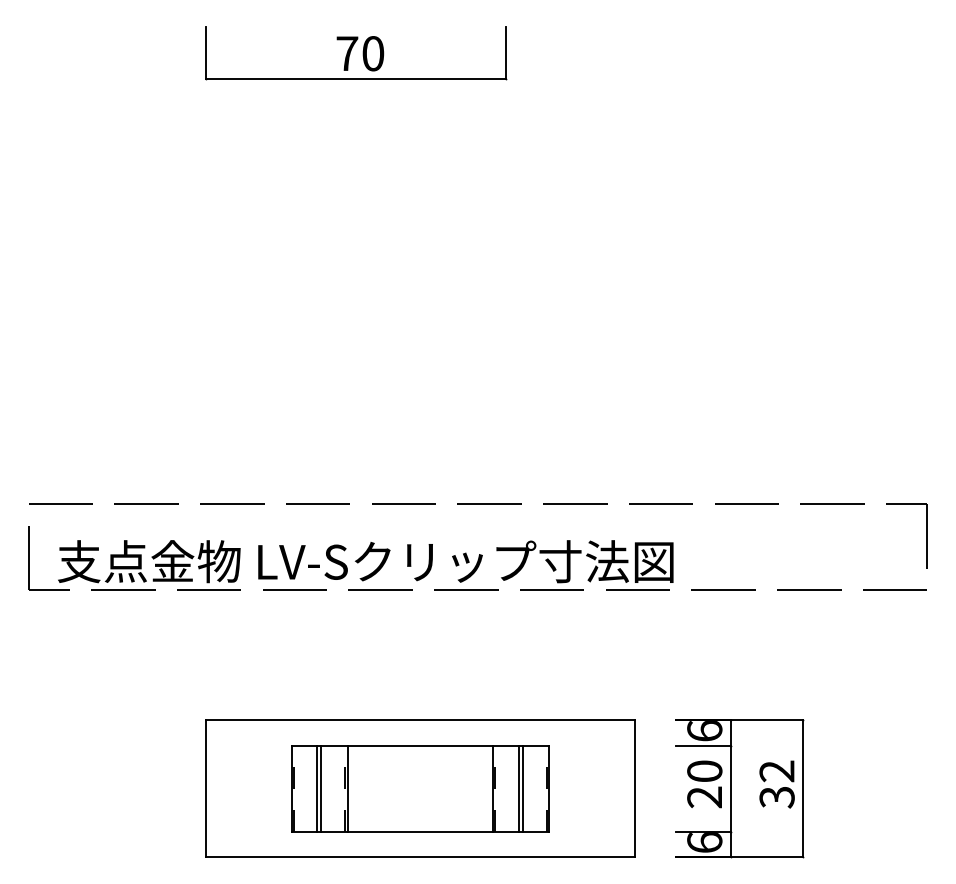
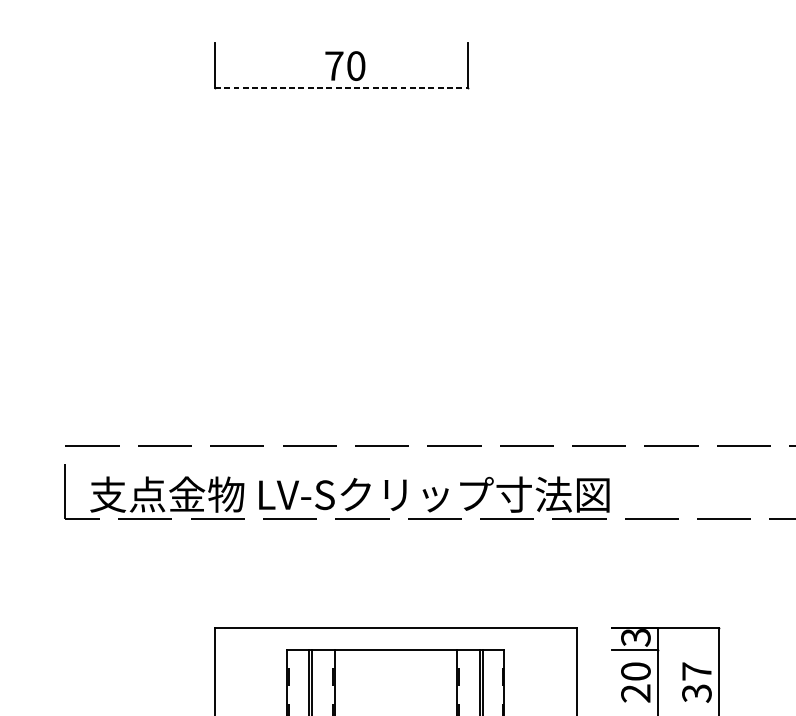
line: (356, 79) -> (342, 87), solid -> dashed
text: (704, 731) -> (635, 637), 6 -> 3
text: (776, 771) -> (696, 671), 32 -> 37

